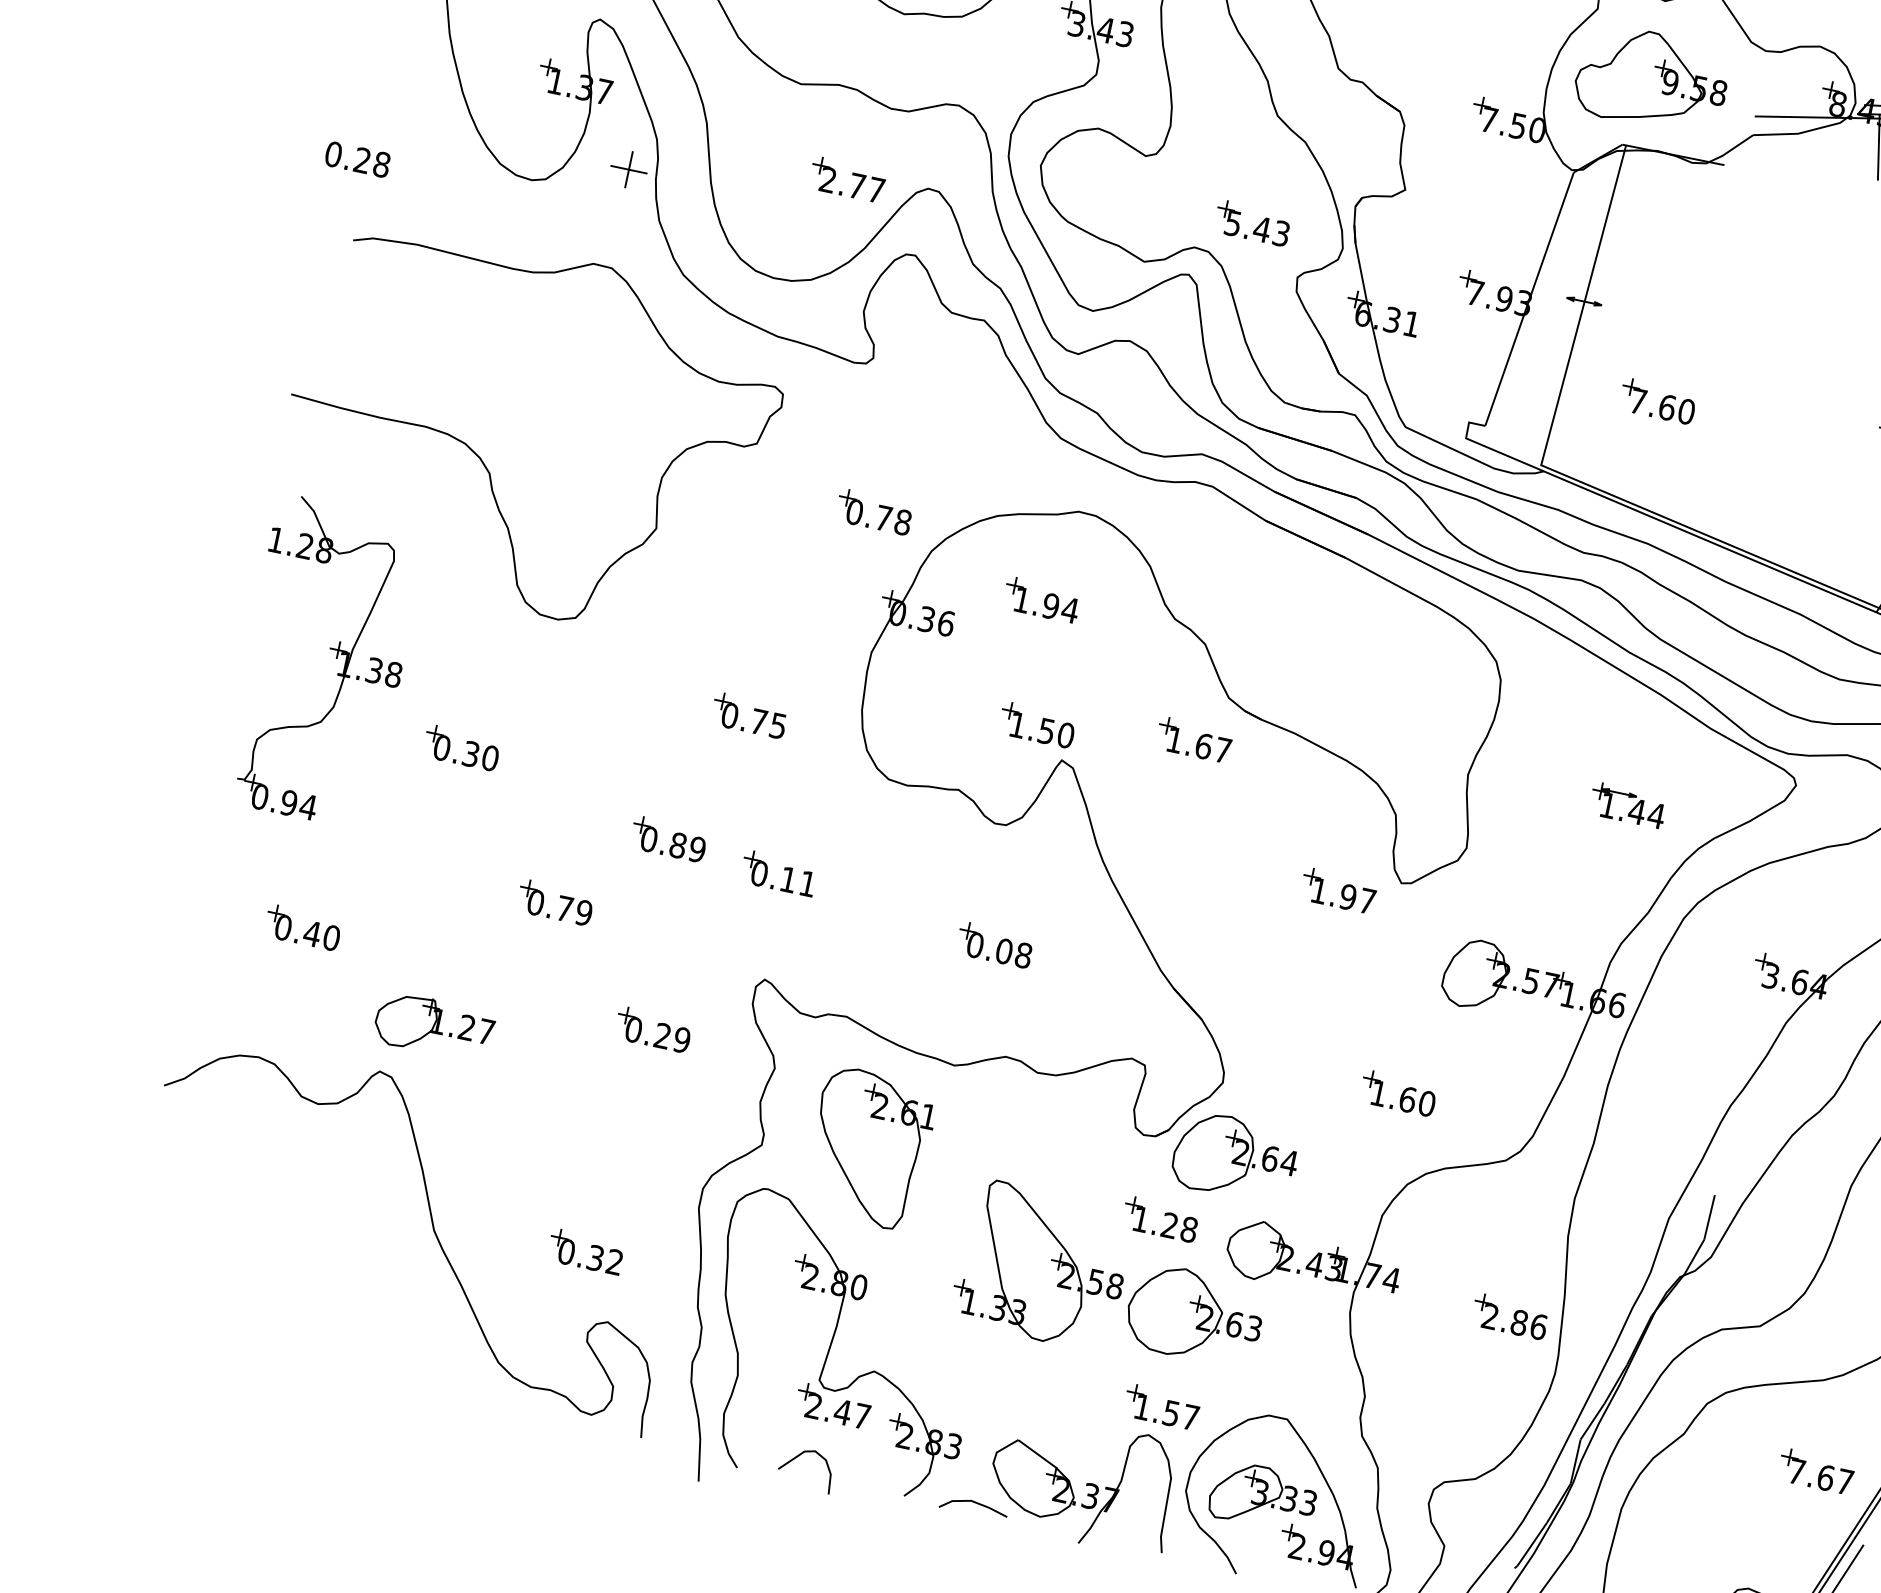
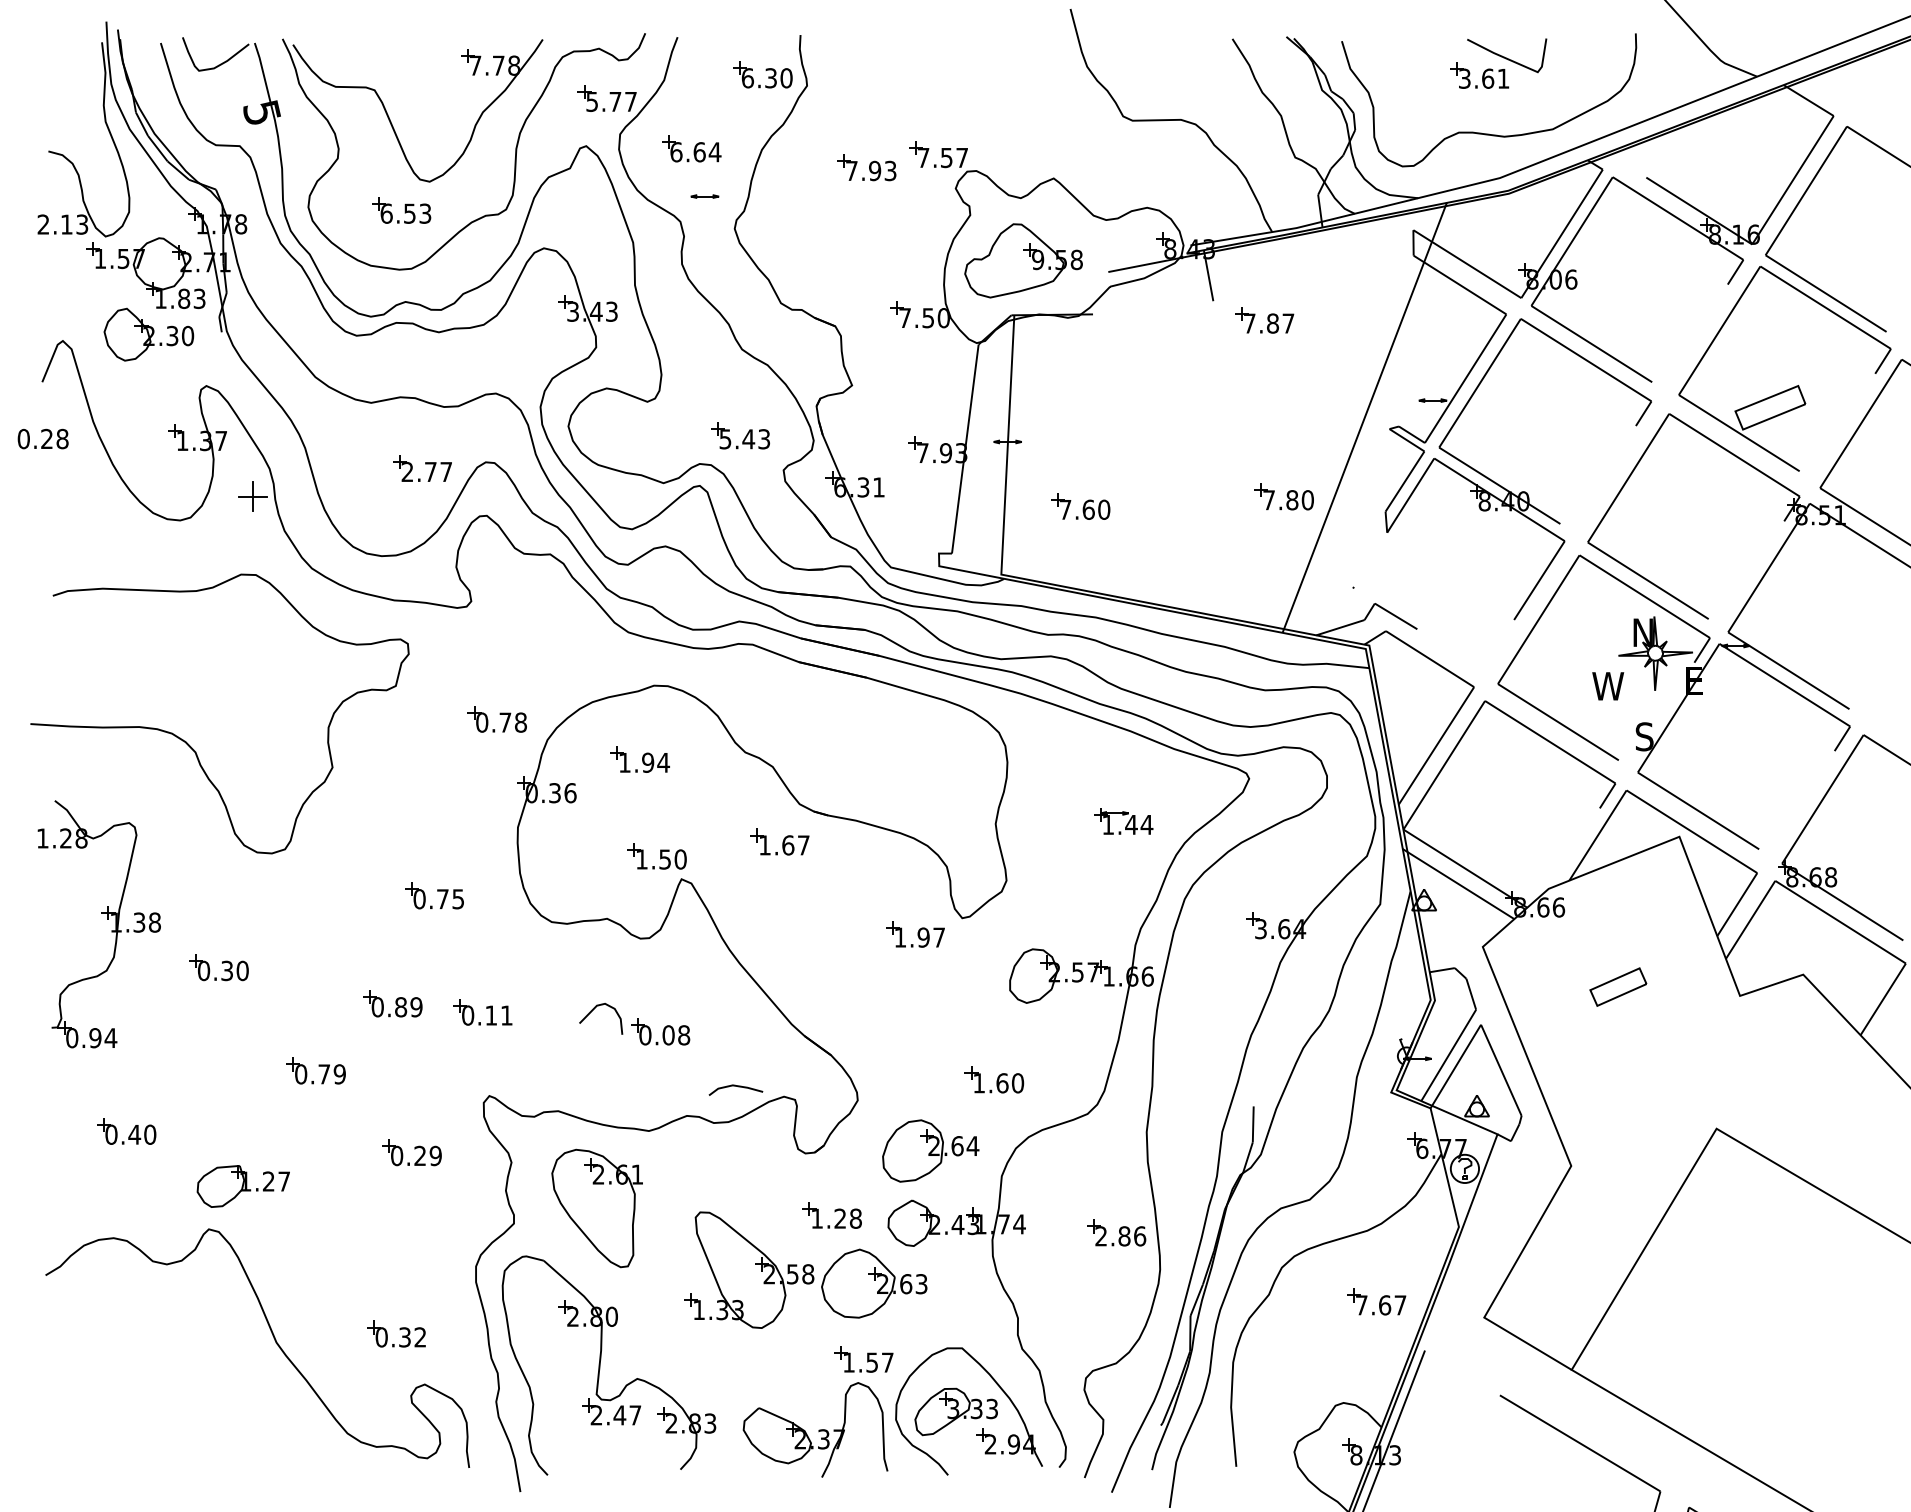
text: (357, 158) -> (42, 438), moved
part: (1235, 1157) -> (930, 1150), moved
curve: (799, 1456) -> (593, 1010), moved
line: (974, 1502) -> (735, 1086), moved

